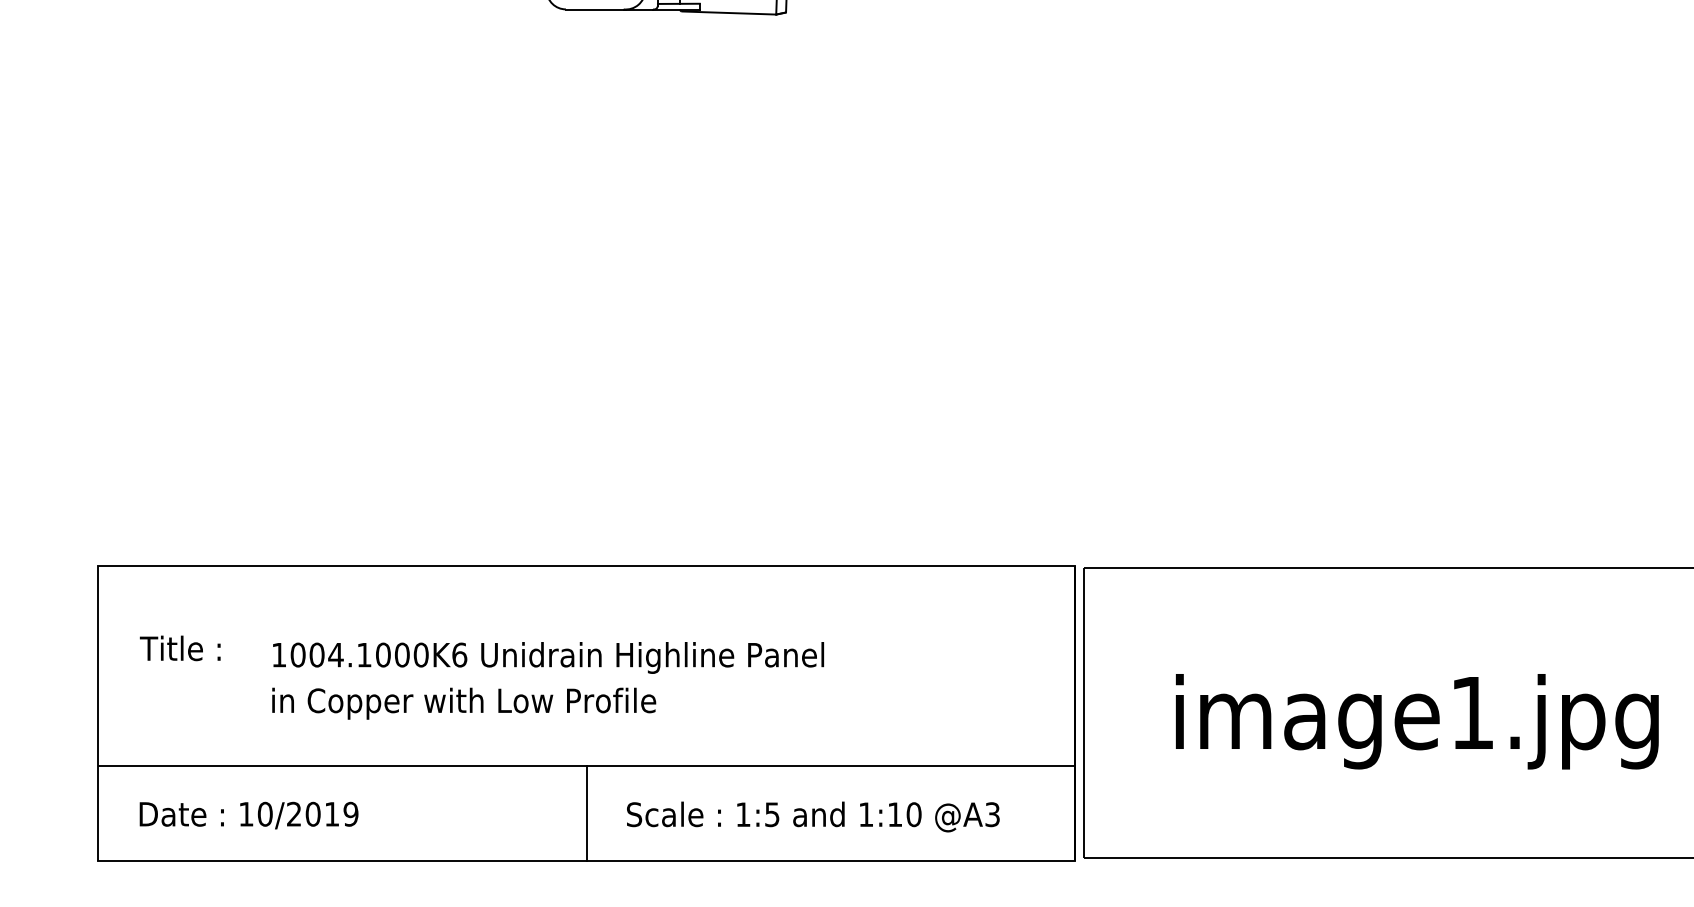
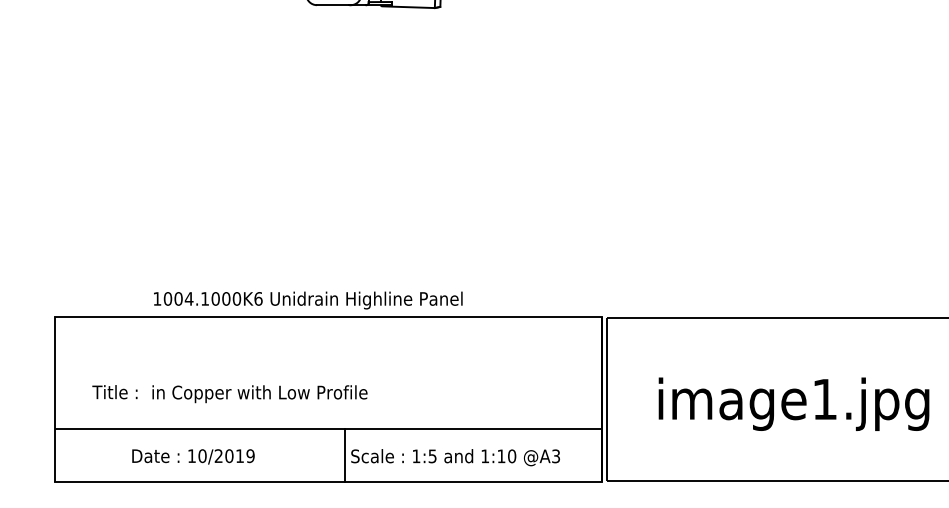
text: (179, 648) -> (114, 392), moved
text: (548, 657) -> (308, 300), moved
line: (586, 813) -> (344, 455), moved
text: (249, 814) -> (193, 456), moved

